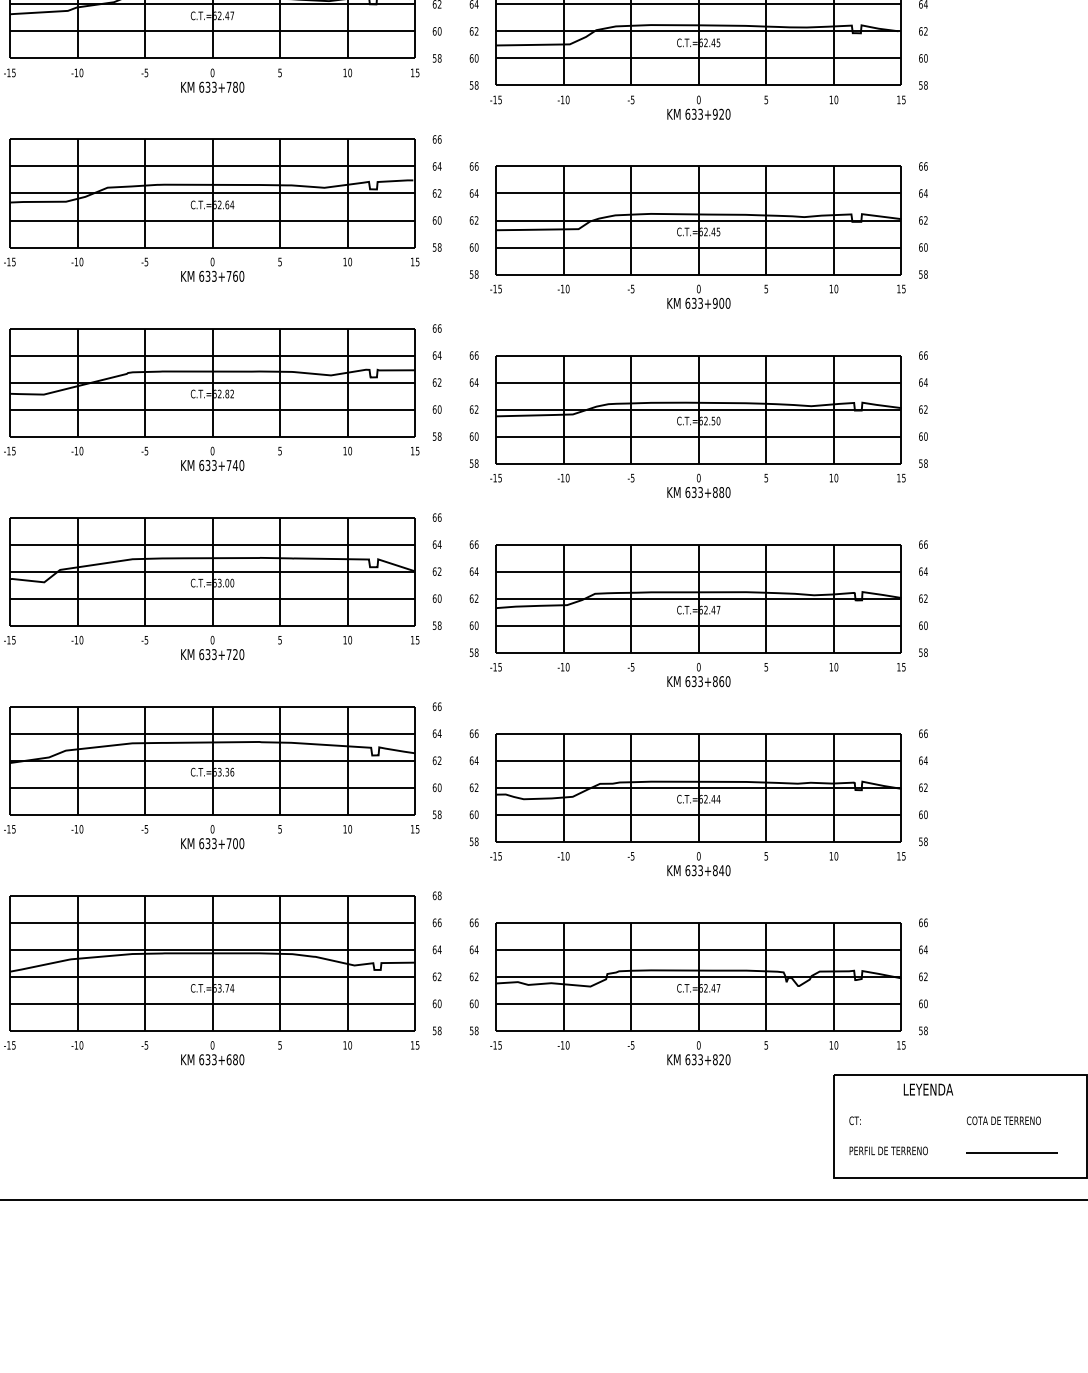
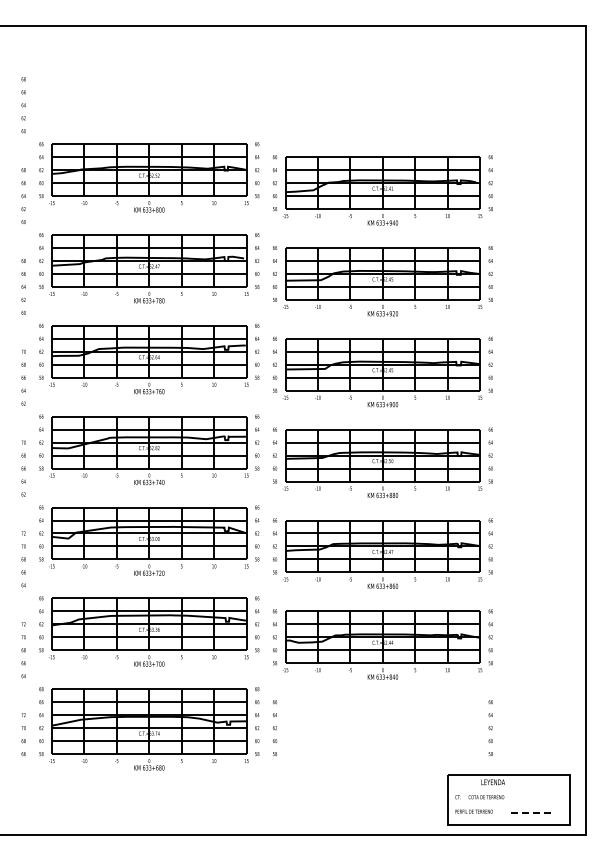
part: (697, 992) -> (382, 735), removed
text: (1003, 1121) -> (486, 797), moved
line: (1012, 1152) -> (533, 812), solid -> dashed

